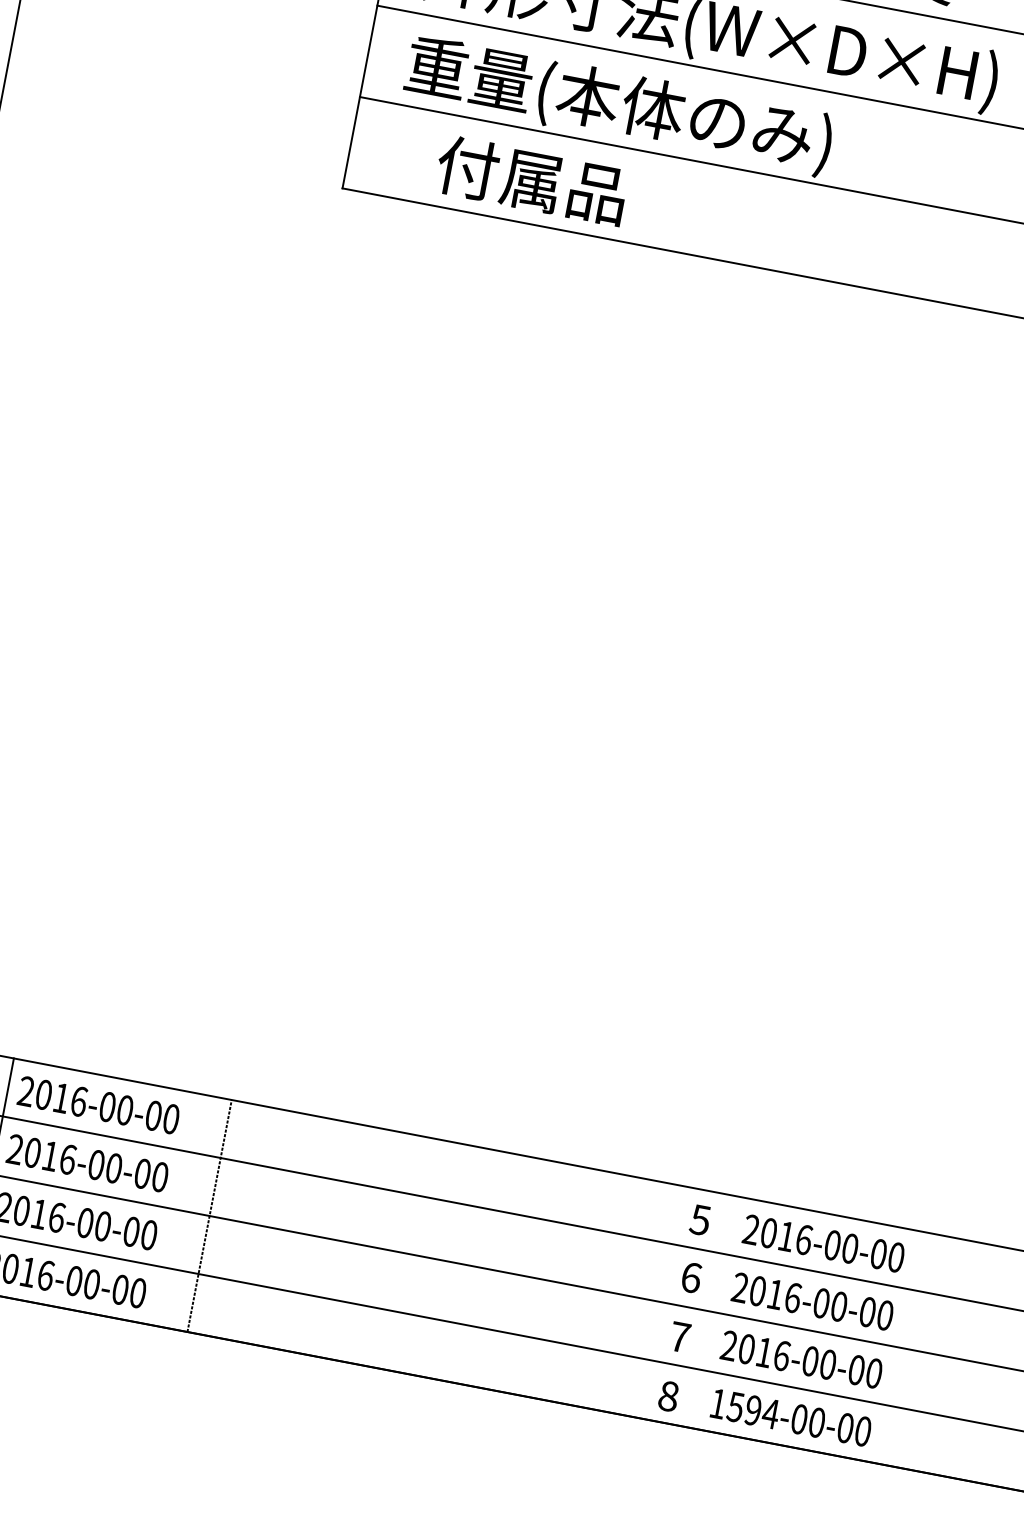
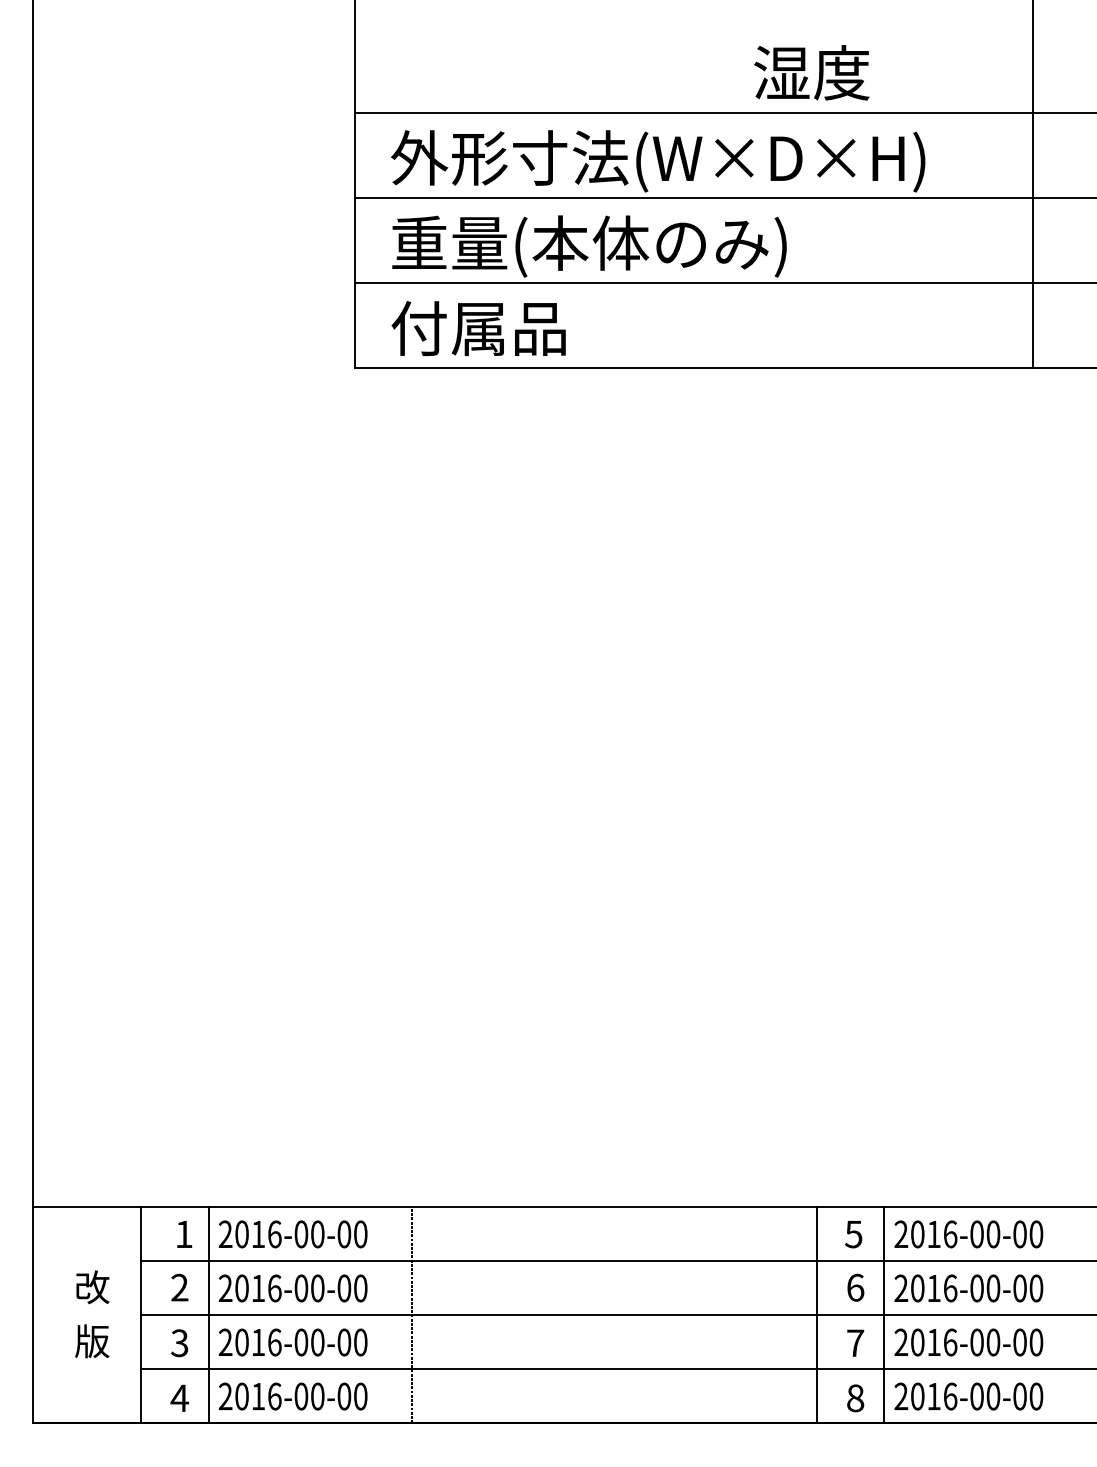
text: (531, 180) -> (478, 328), moved
line: (643, 1298) -> (816, 1314), added
line: (716, 1312) -> (884, 1314), added
text: (744, 1408) -> (925, 1396), 1594-00-00 -> 2016-00-00

